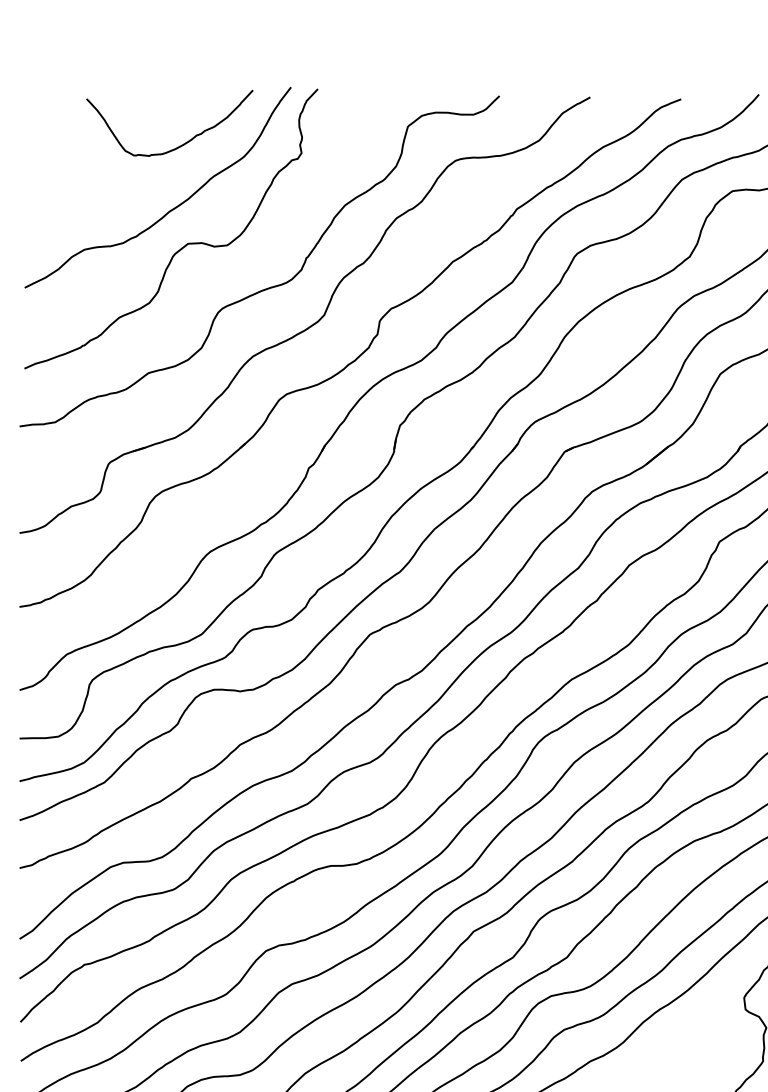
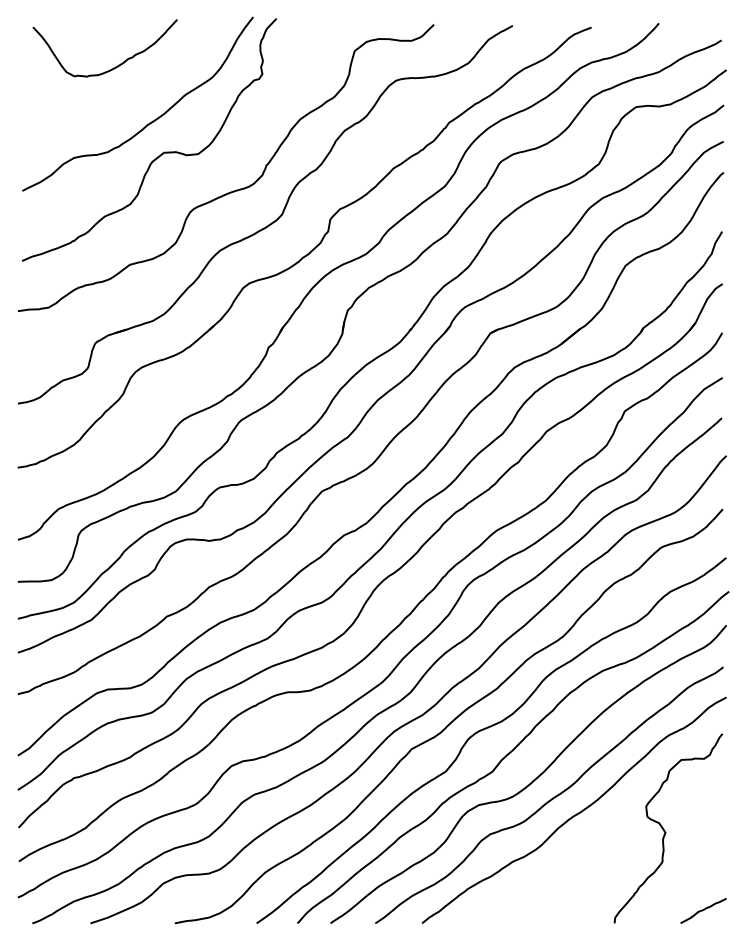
curve: (179, 145) -> (113, 67), moved

